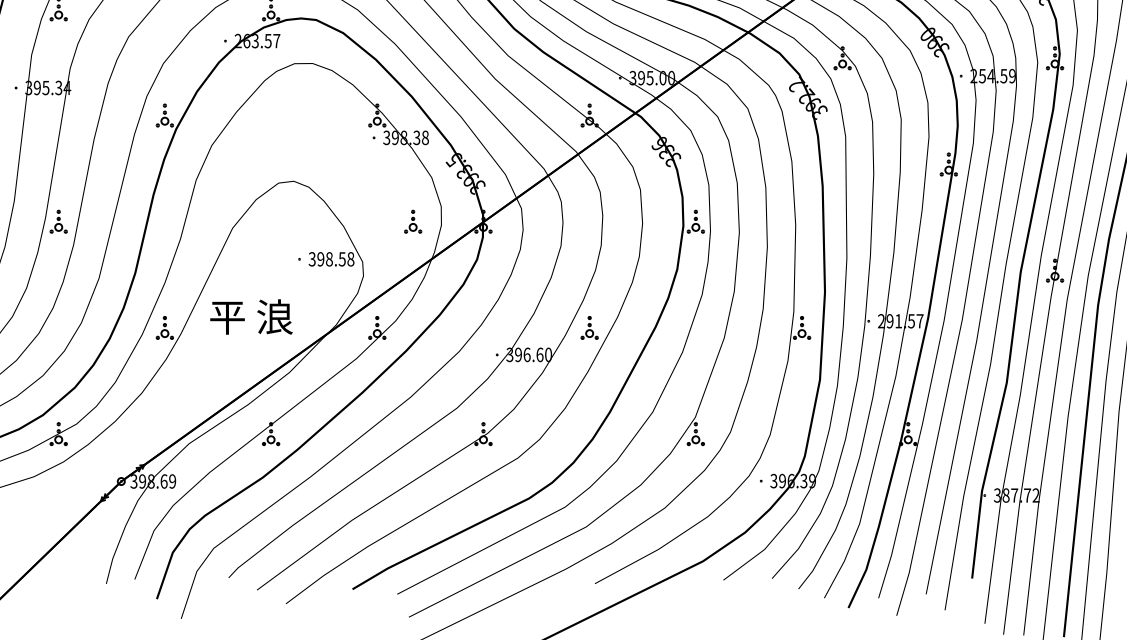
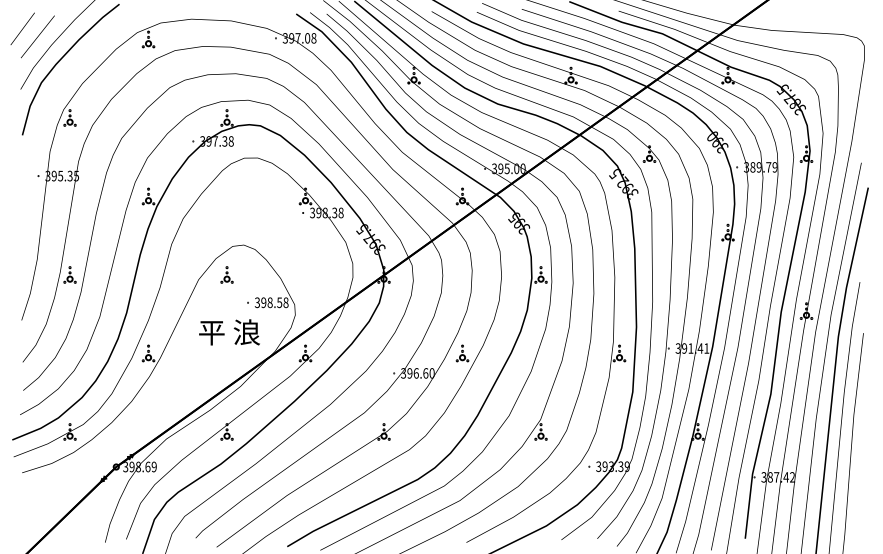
text: (256, 41) -> (216, 141), 263.57 -> 397.38
text: (988, 76) -> (757, 167), 254.59 -> 389.79
text: (796, 84) -> (615, 173), 392.2 -> 392.5
text: (67, 87) -> (76, 175), 395.34 -> 395.35
text: (662, 148) -> (516, 220), 336 -> 395
text: (463, 171) -> (369, 237), 393.5 -> 397.5
part: (412, 221) -> (226, 274), moved
text: (251, 317) -> (229, 332), moved
text: (900, 321) -> (692, 348), 291.57 -> 391.41
text: (791, 480) -> (611, 466), 396.39 -> 393.39
text: (1026, 495) -> (785, 477), 387.72 -> 387.42

